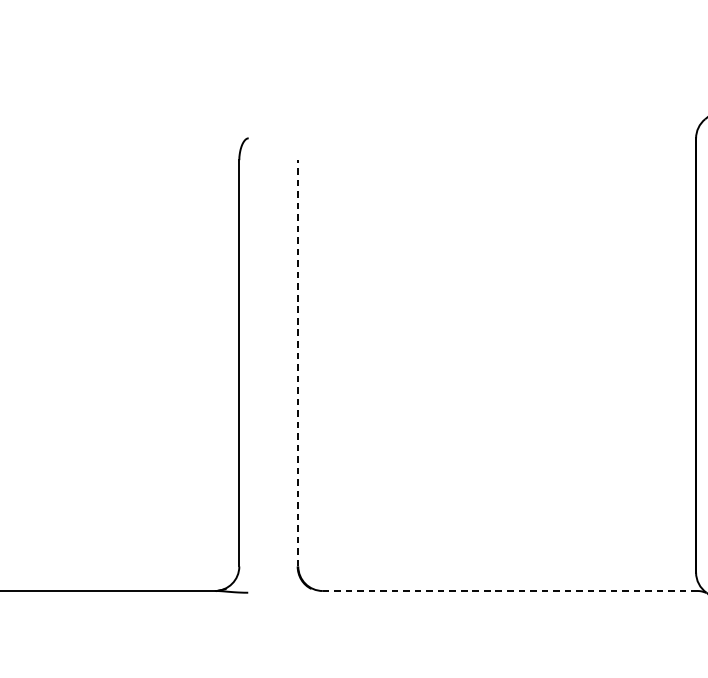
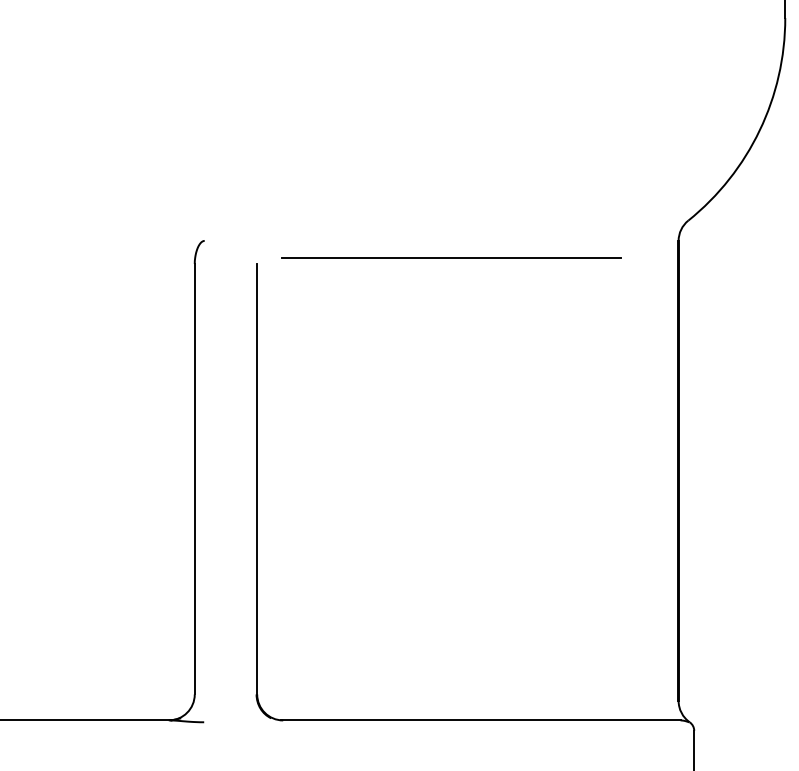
line: (481, 153) -> (451, 257), added
line: (298, 362) -> (257, 478), dashed -> solid
line: (509, 591) -> (480, 720), dashed -> solid

